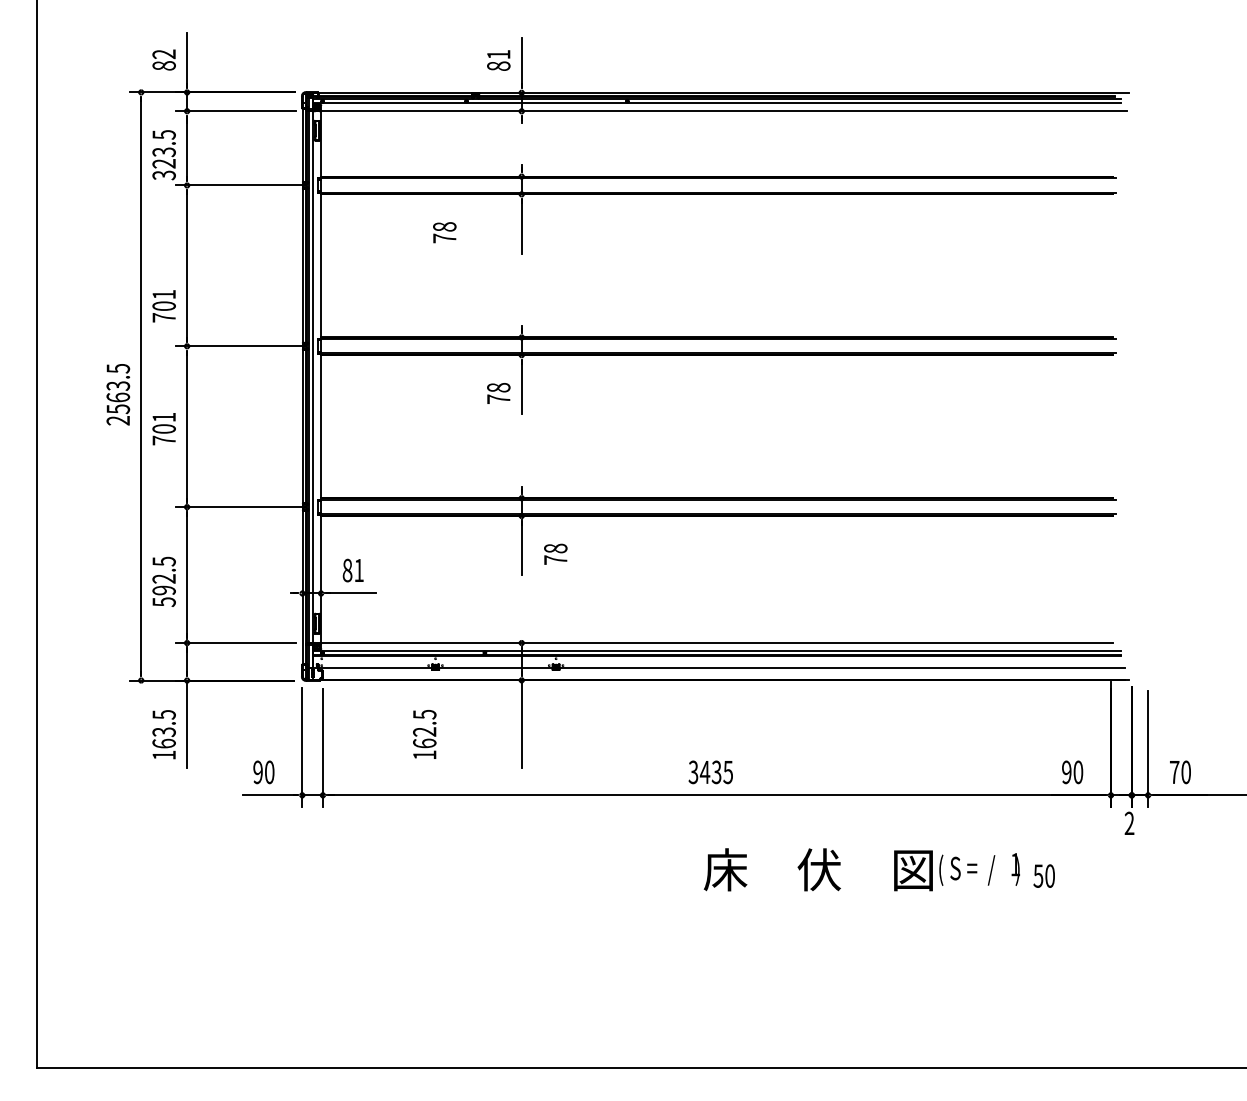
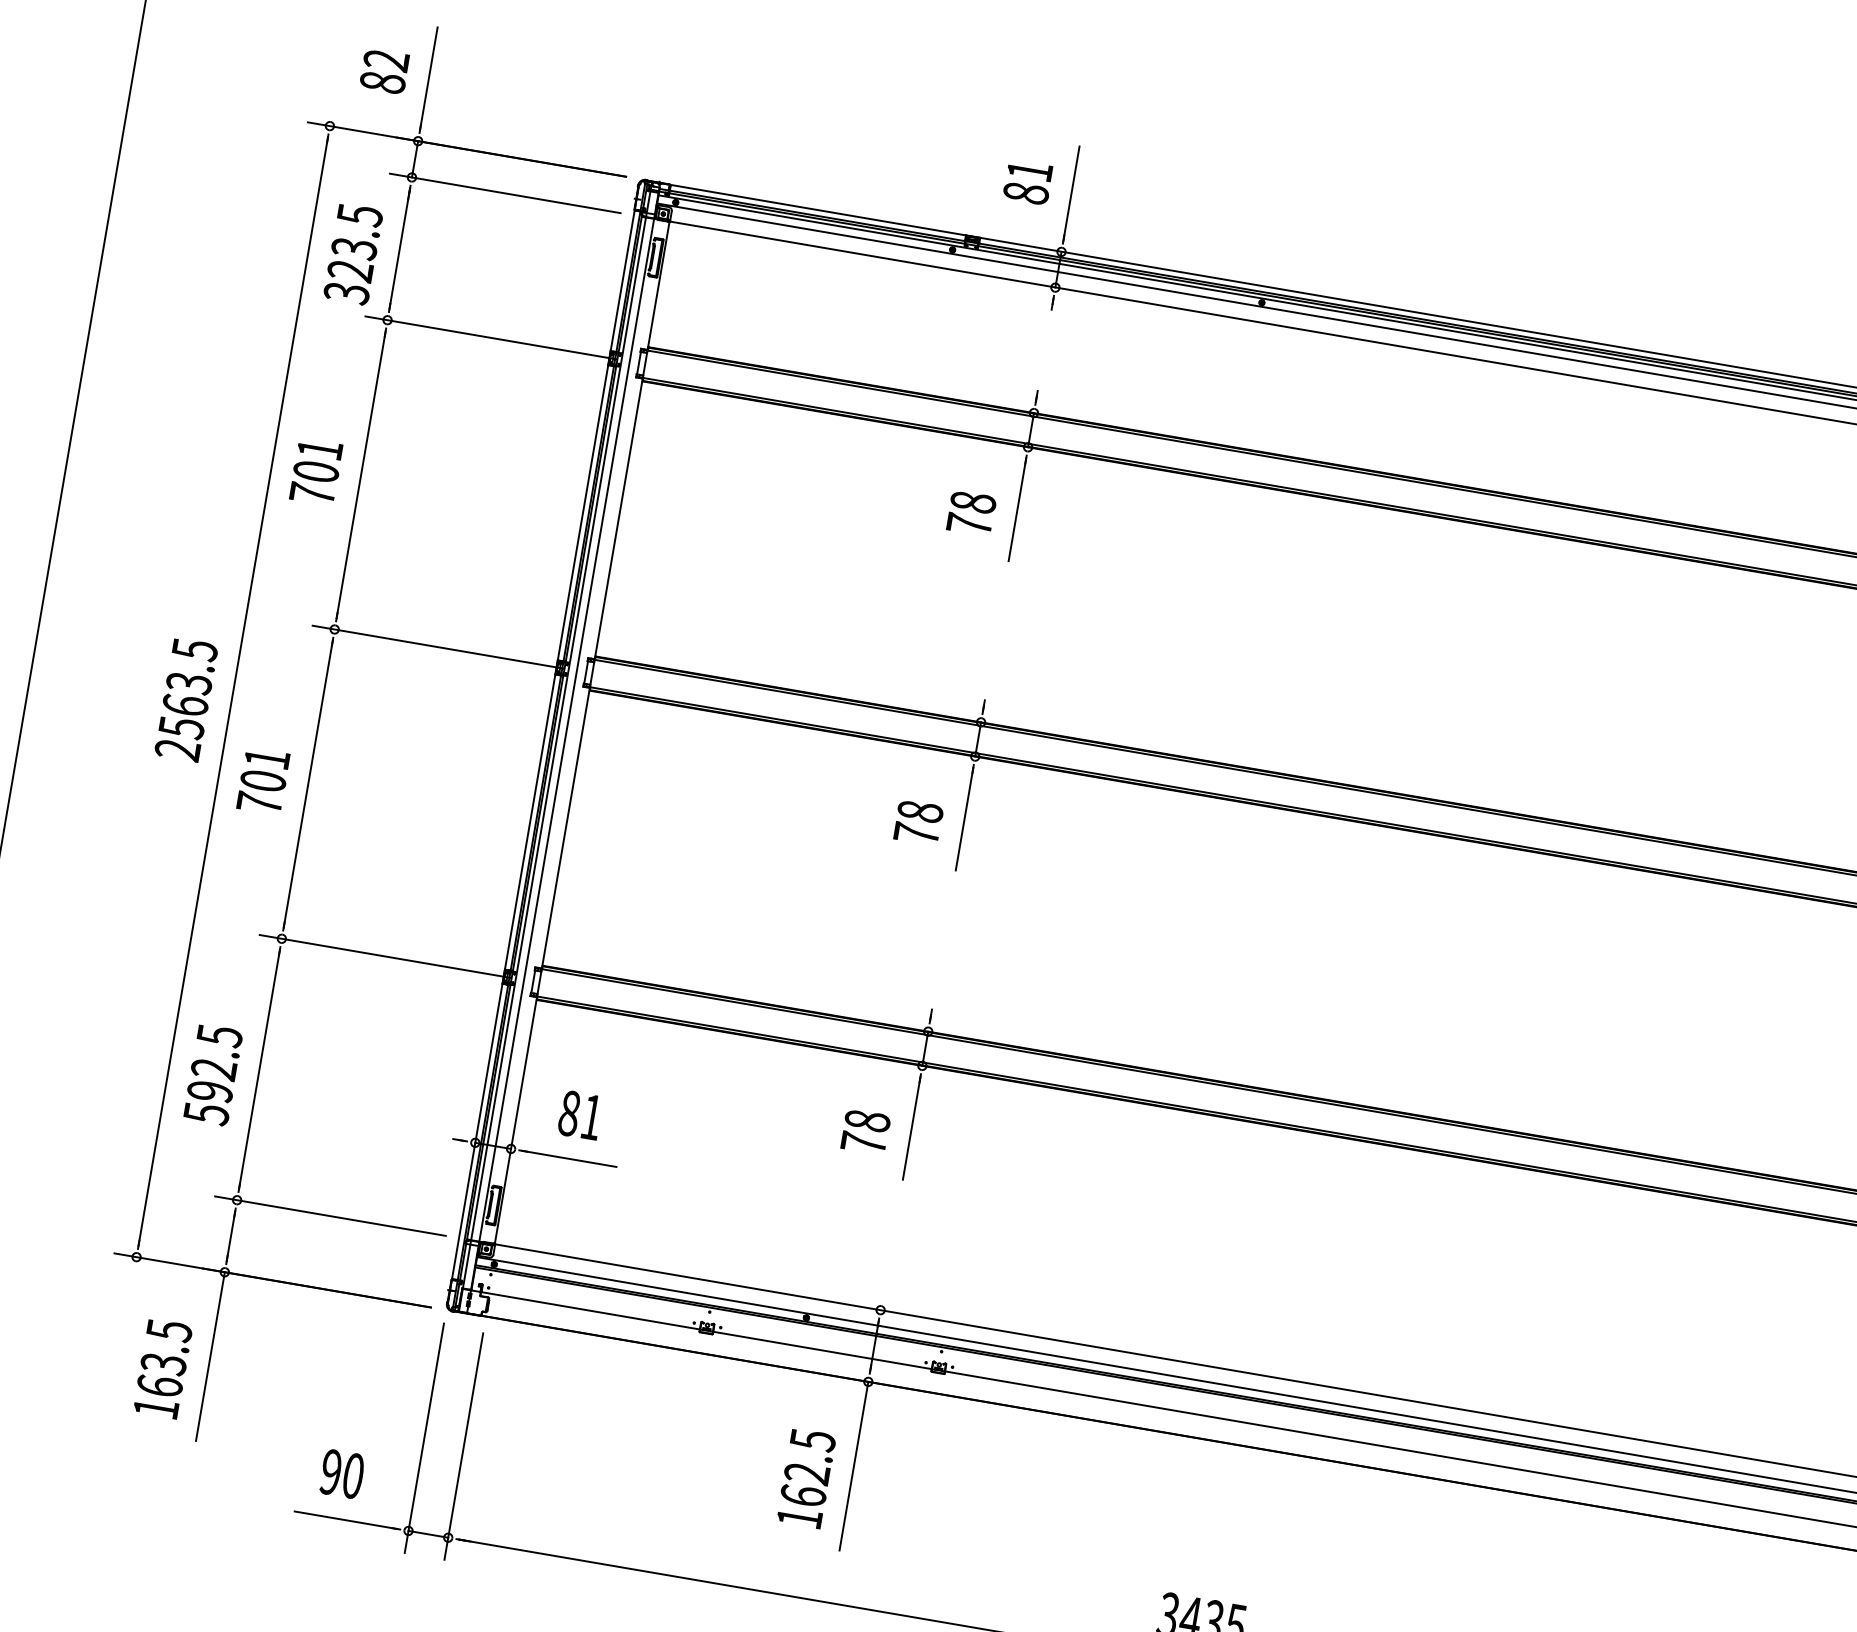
text: (444, 232) -> (970, 512), moved
text: (163, 306) -> (314, 472), moved
text: (555, 553) -> (865, 1130), moved
text: (424, 734) -> (805, 1478), moved

